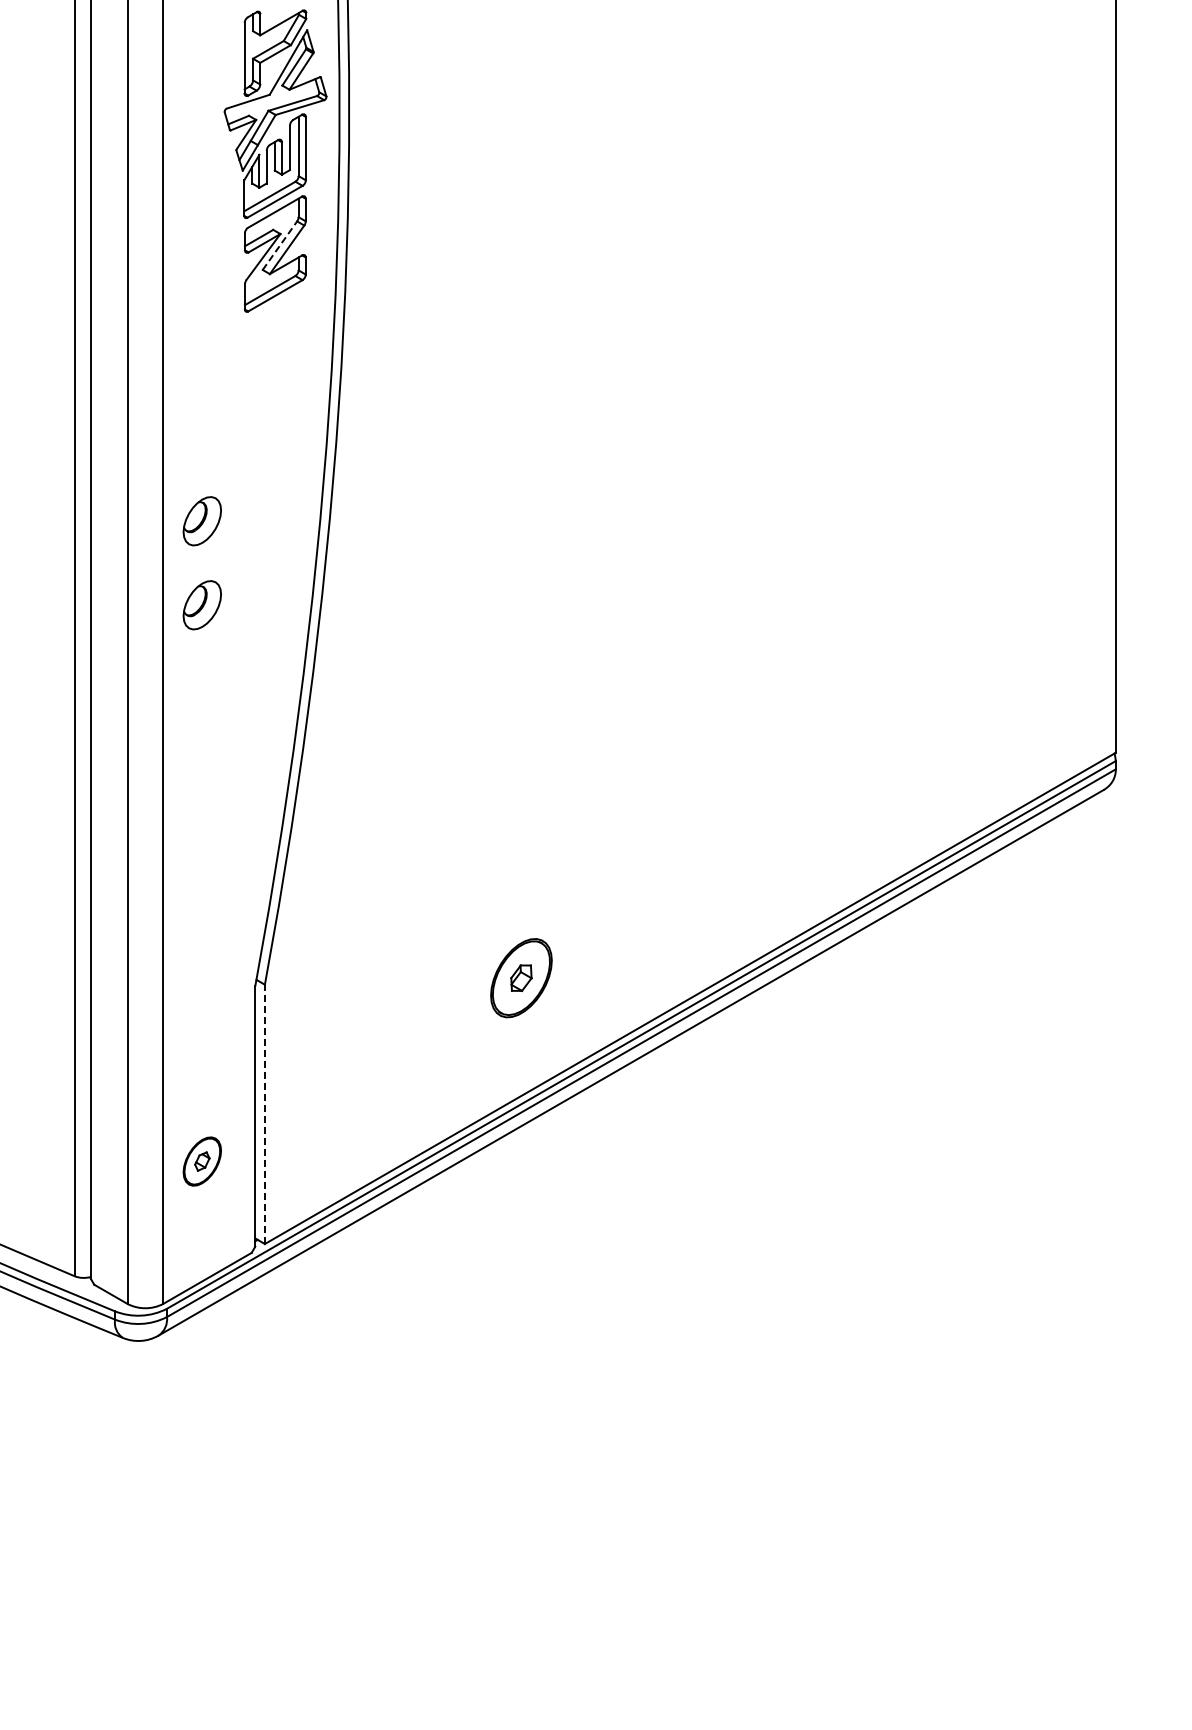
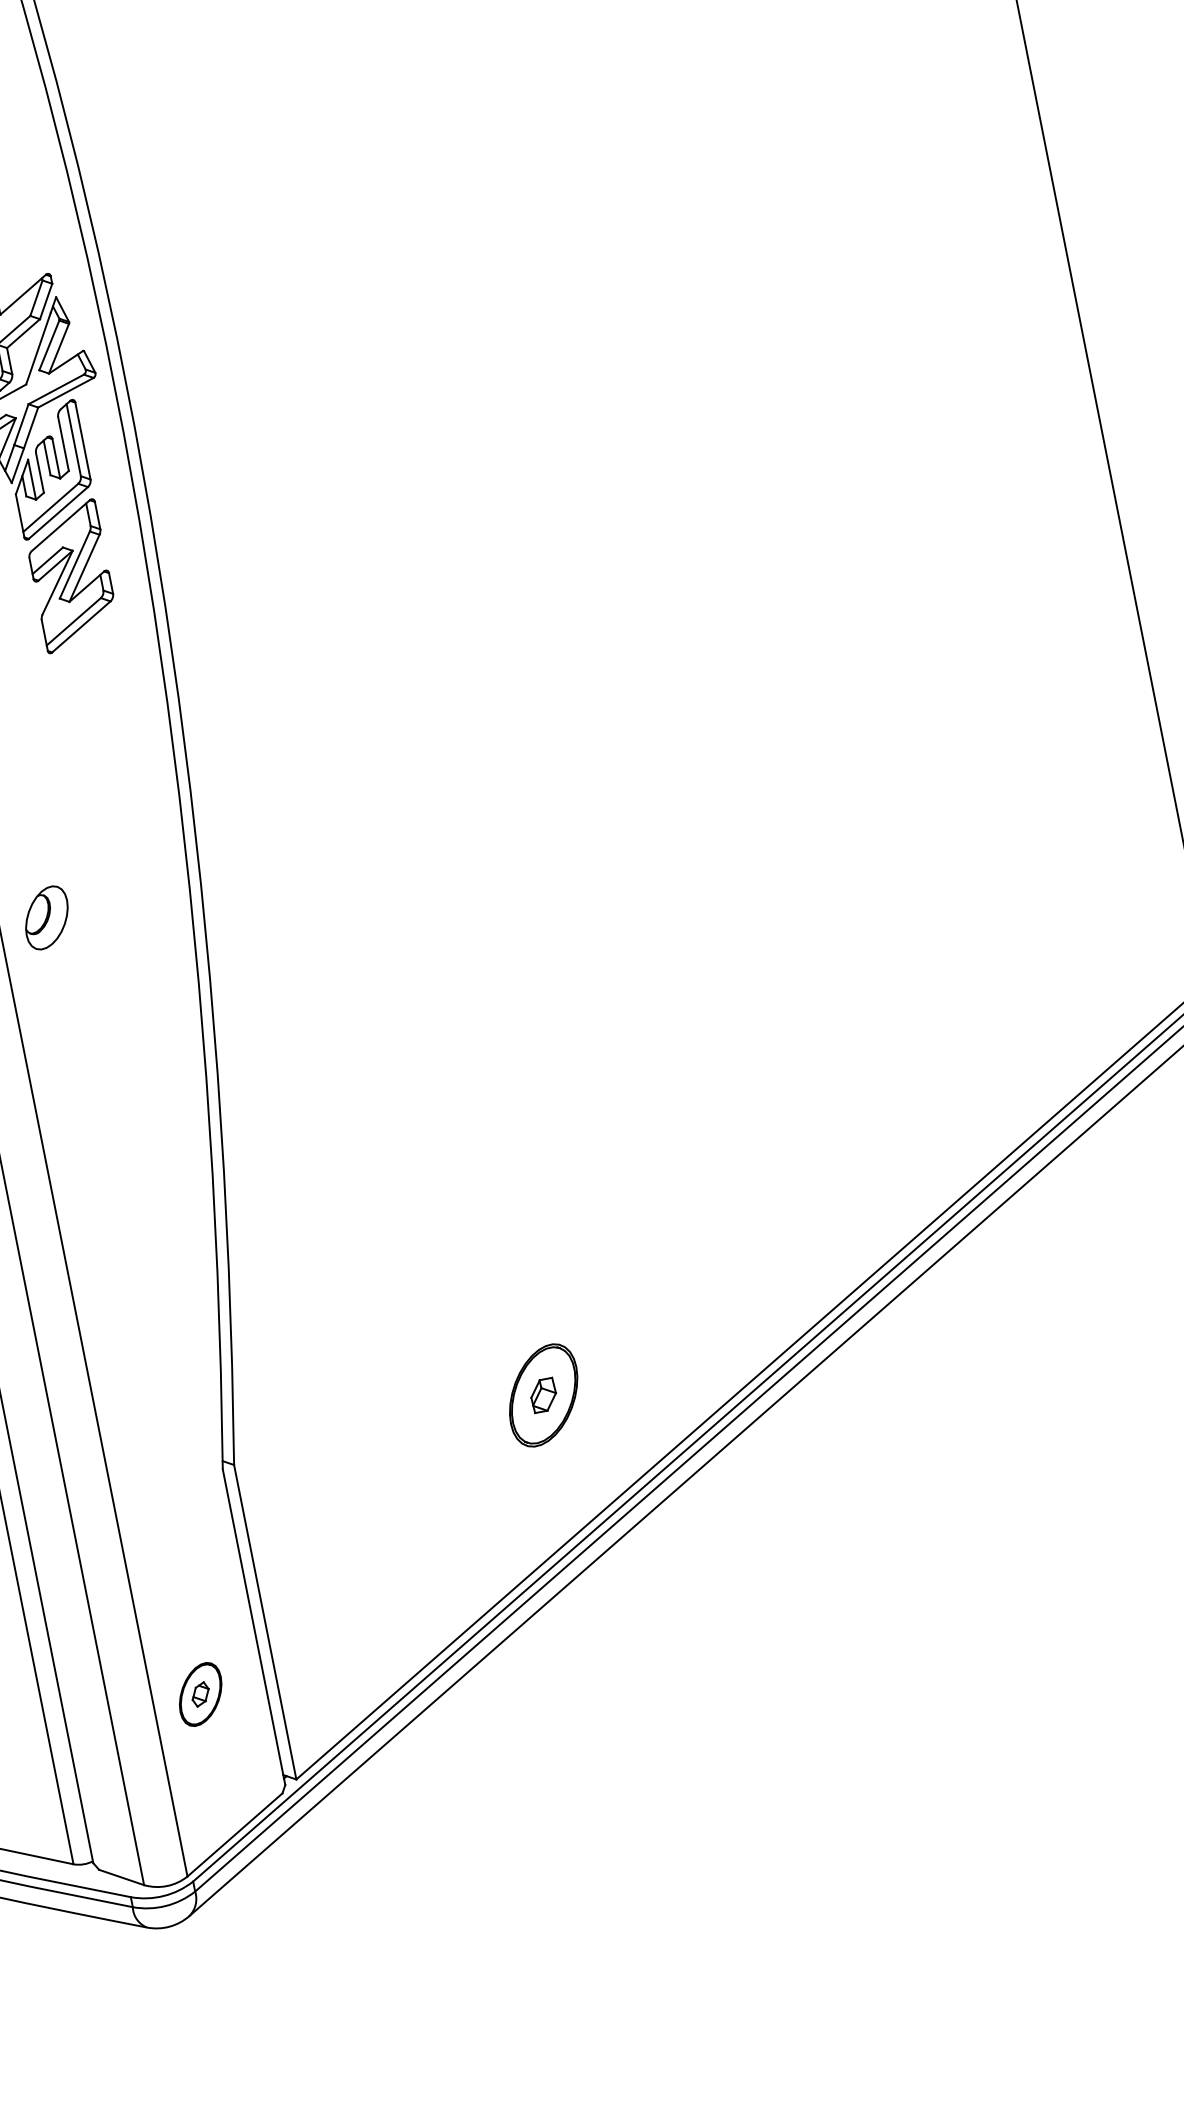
line: (279, 245) -> (74, 564), dashed -> solid
part: (201, 605) -> (66, 1020), removed
line: (264, 1114) -> (264, 1622), dashed -> solid

